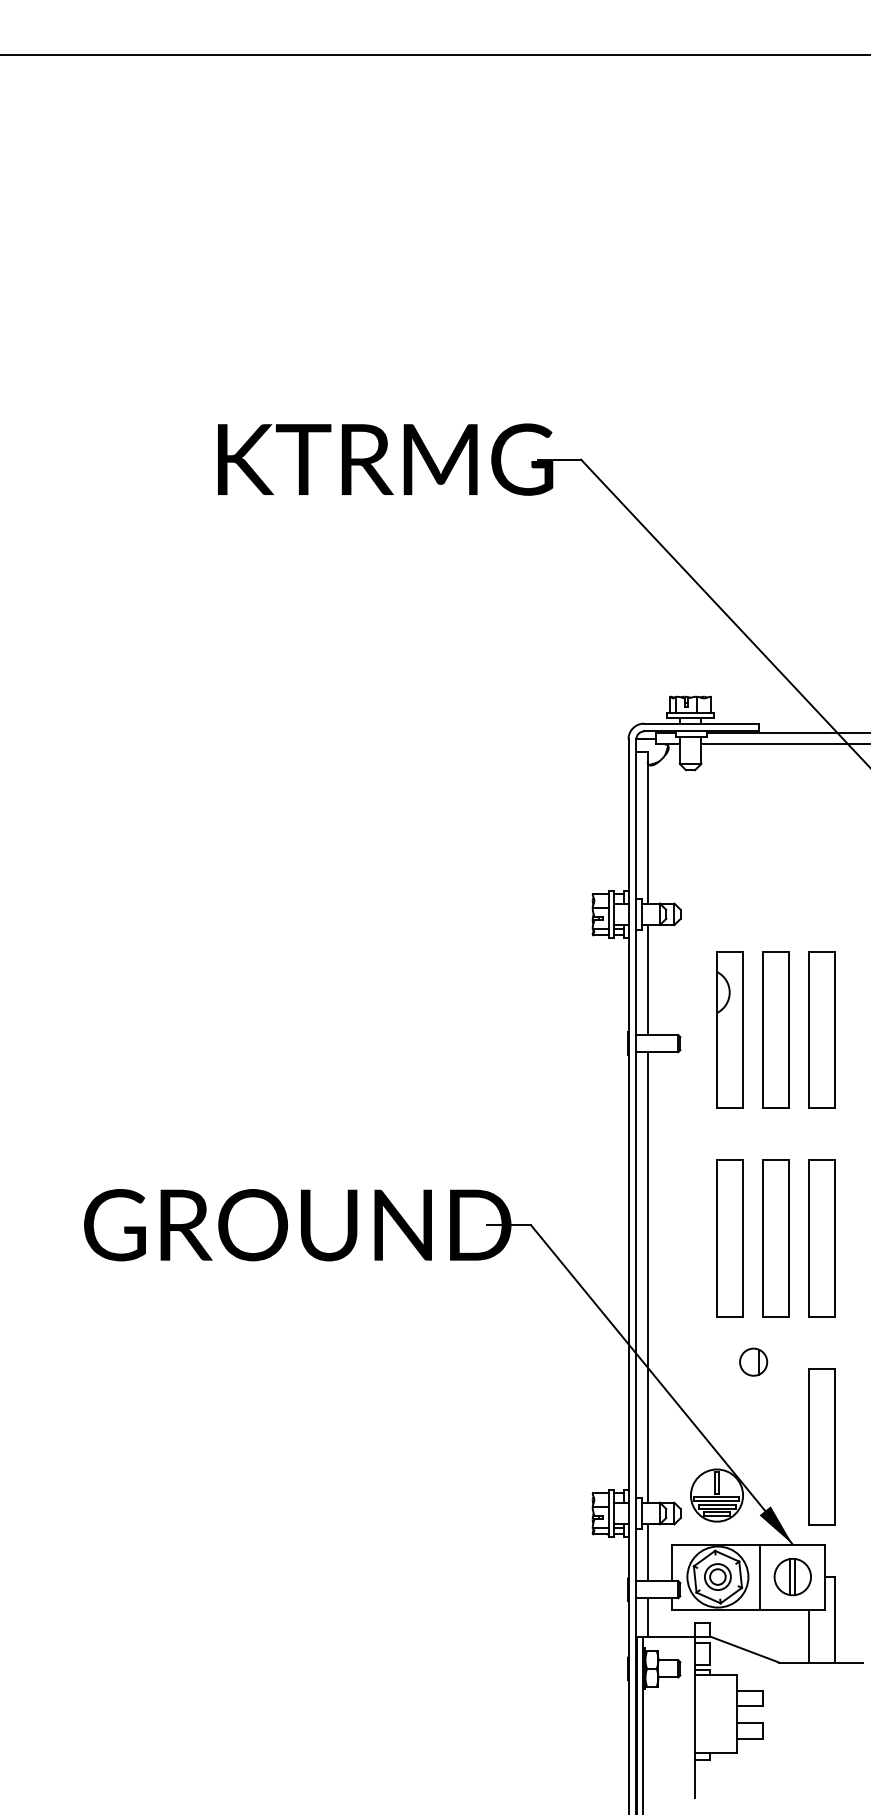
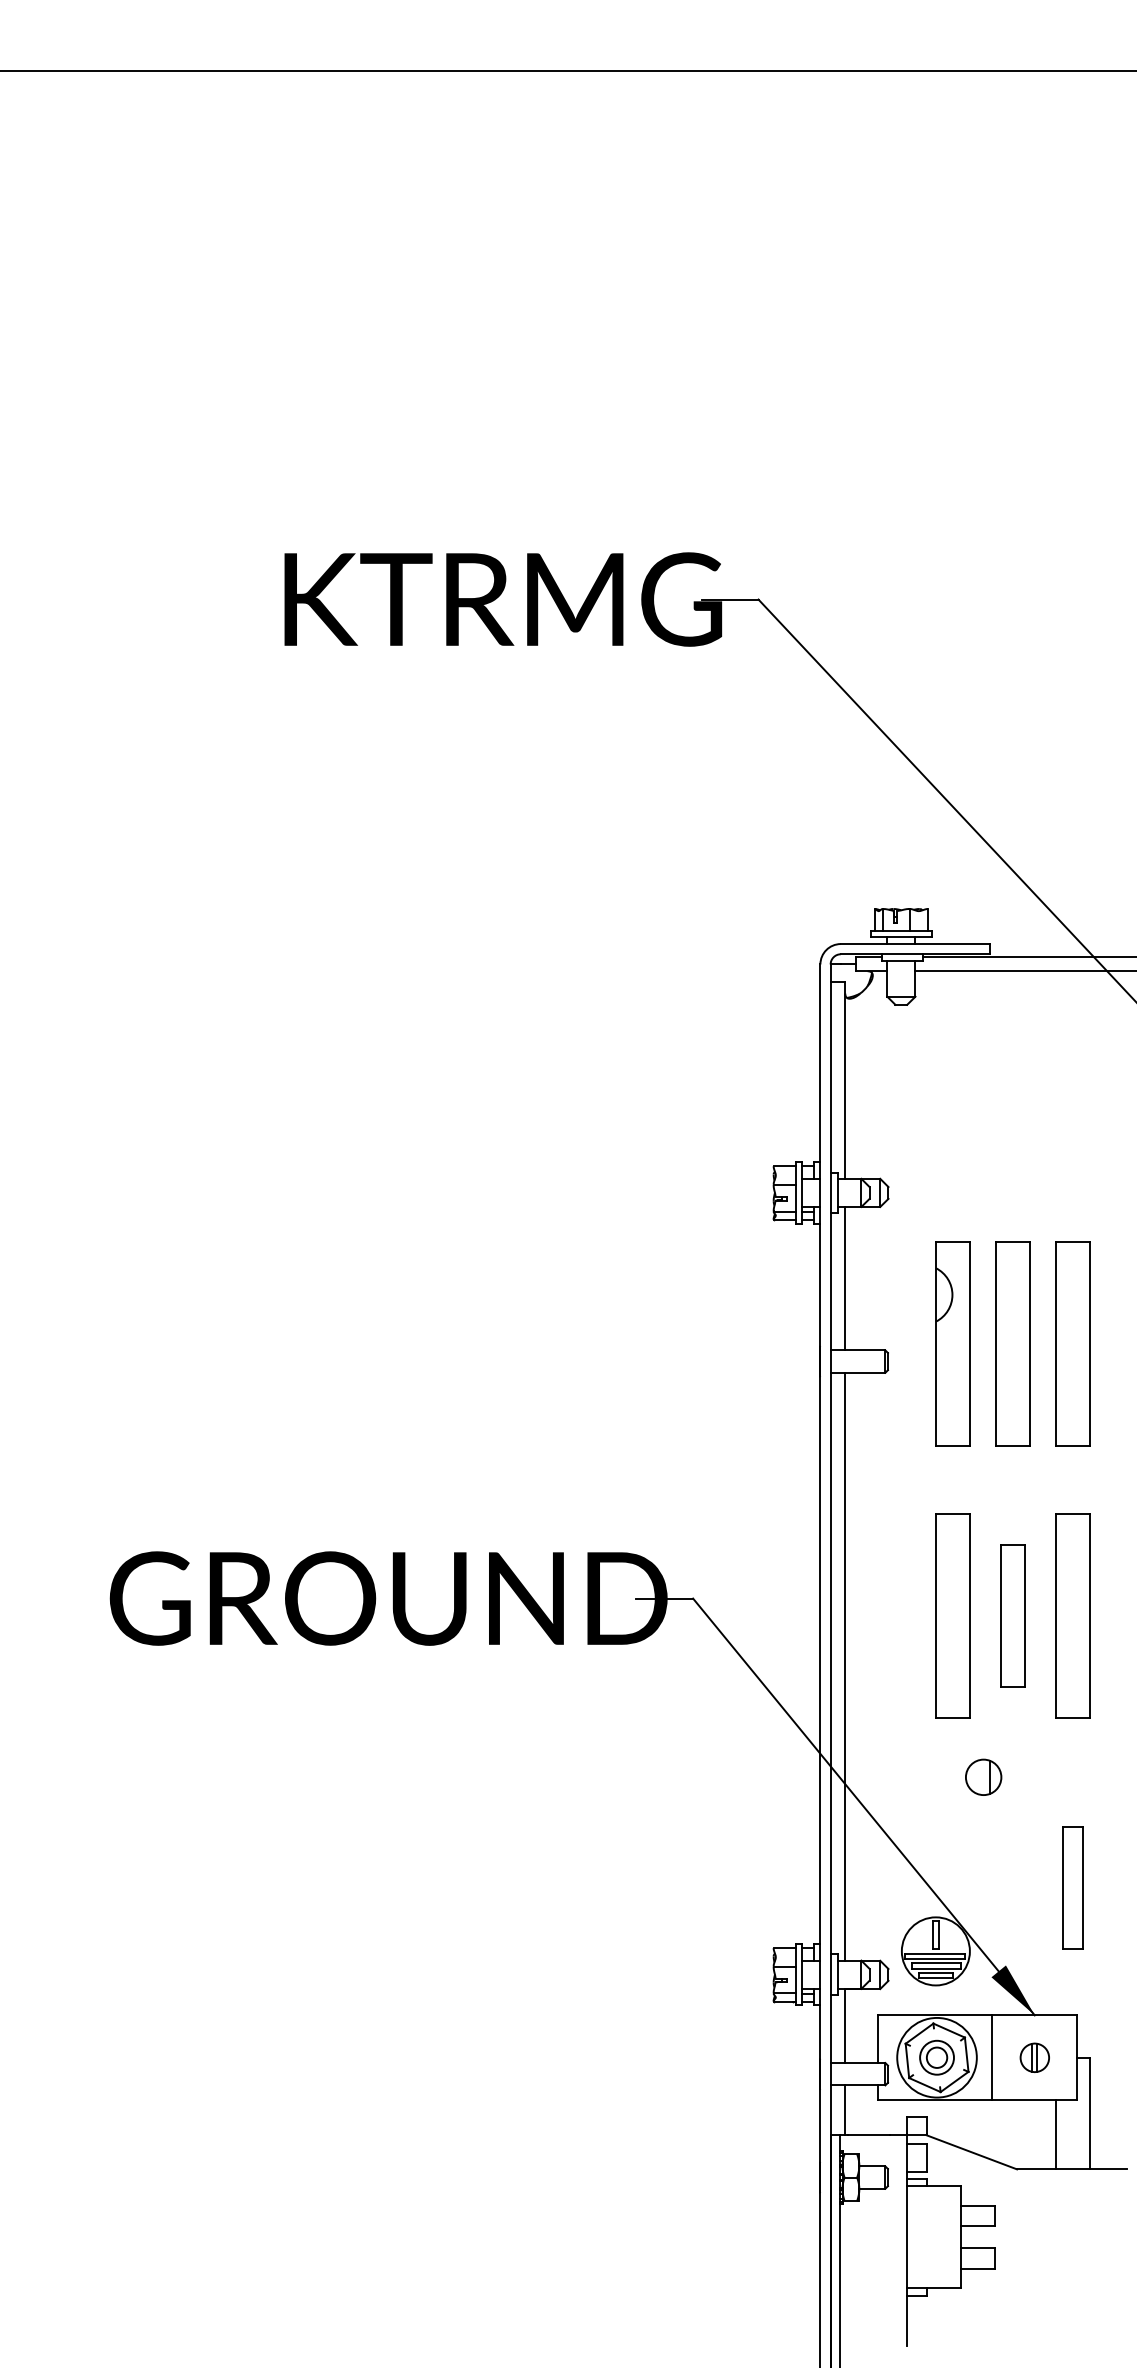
part: (775, 1238) -> (1012, 1615), size x0.7
part: (821, 1446) -> (1072, 1887), size x0.6
part: (792, 1576) -> (1034, 2057), size x0.6

